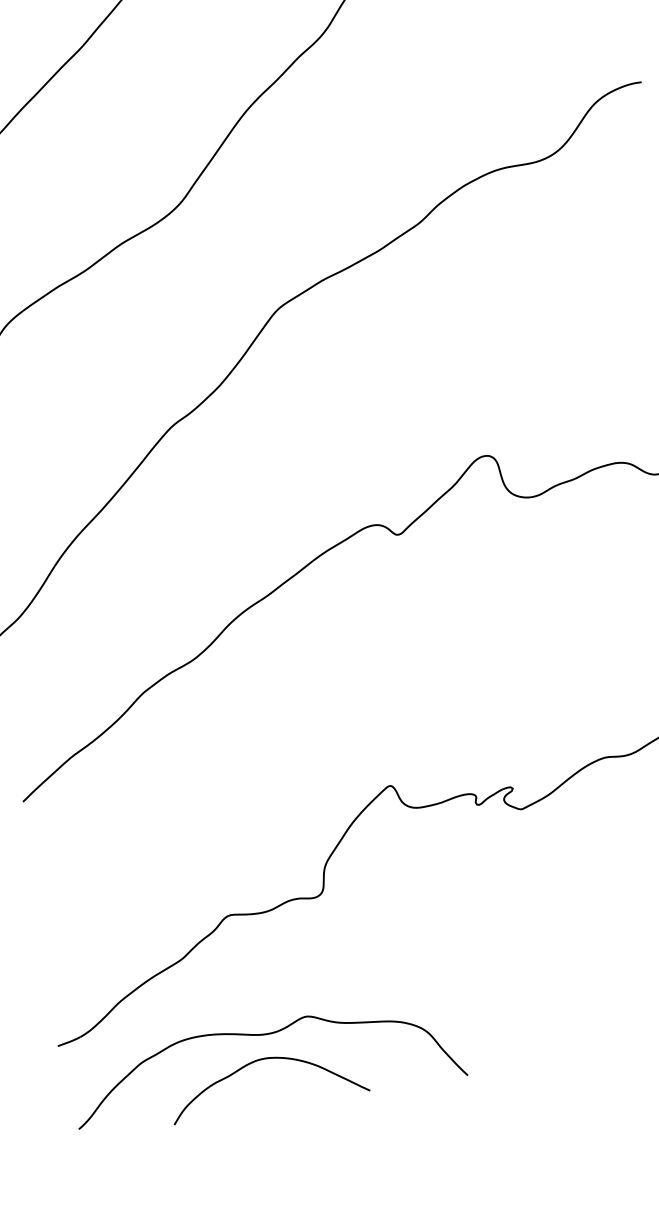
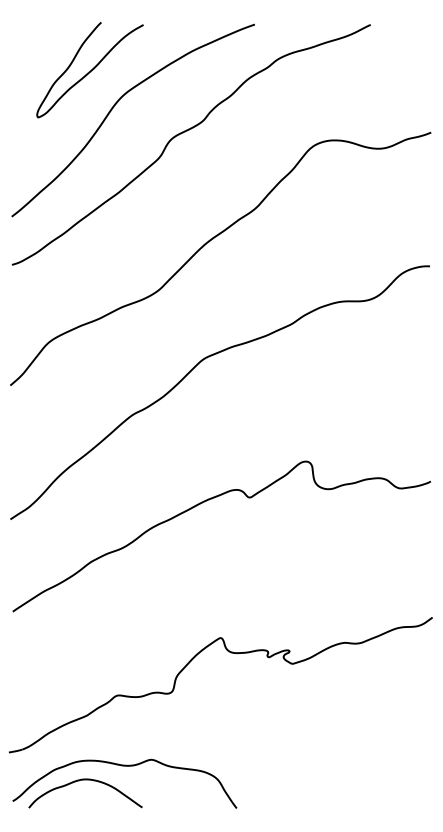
curve: (263, 1060) -> (85, 780), moved

